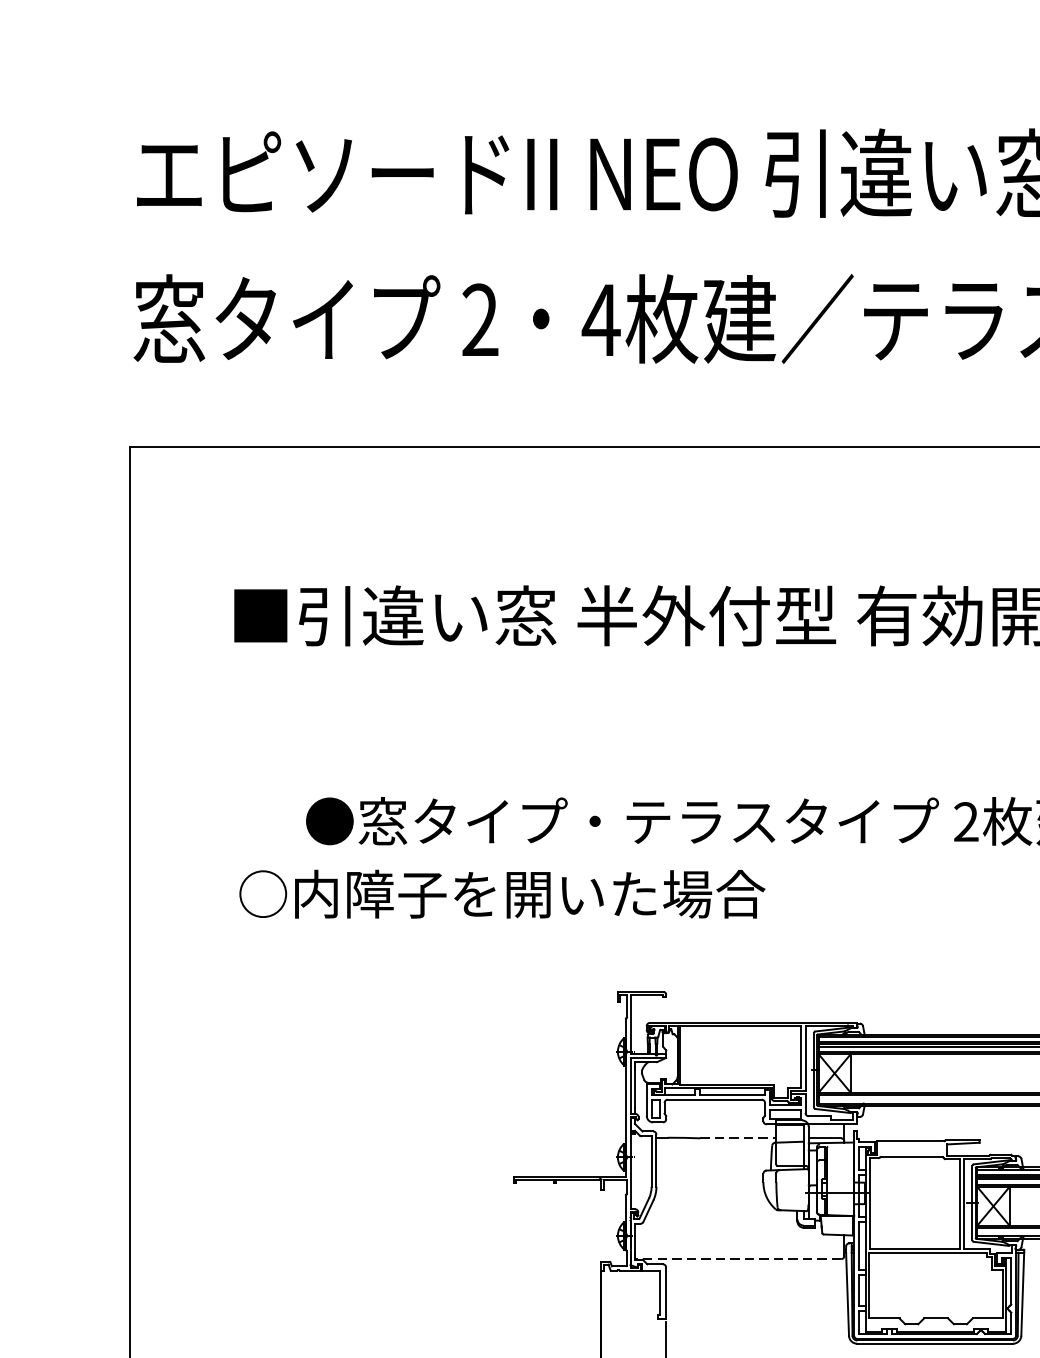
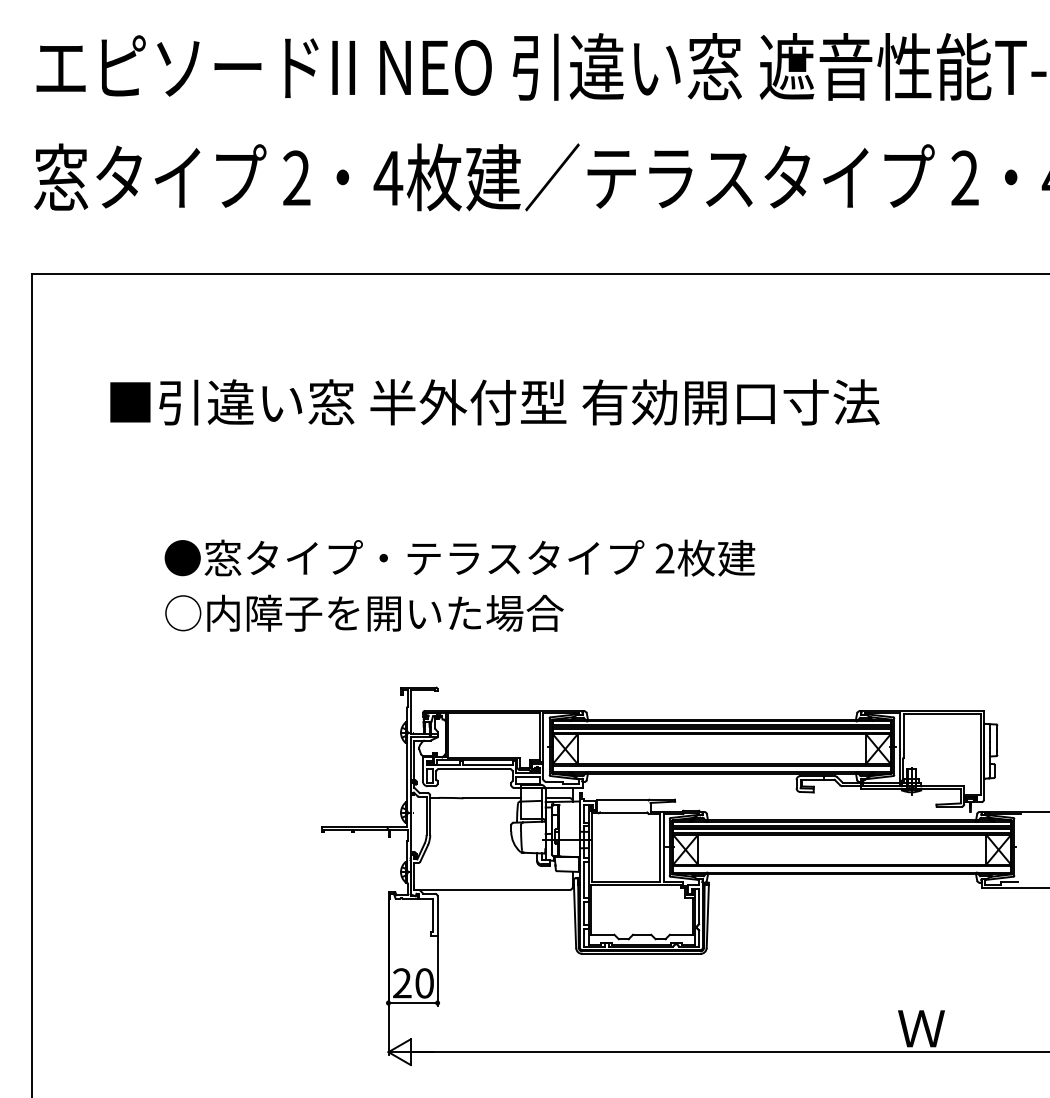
text: (502, 893) -> (364, 612), moved
line: (738, 1138) -> (492, 798), dashed -> solid
line: (738, 1258) -> (492, 889), dashed -> solid

